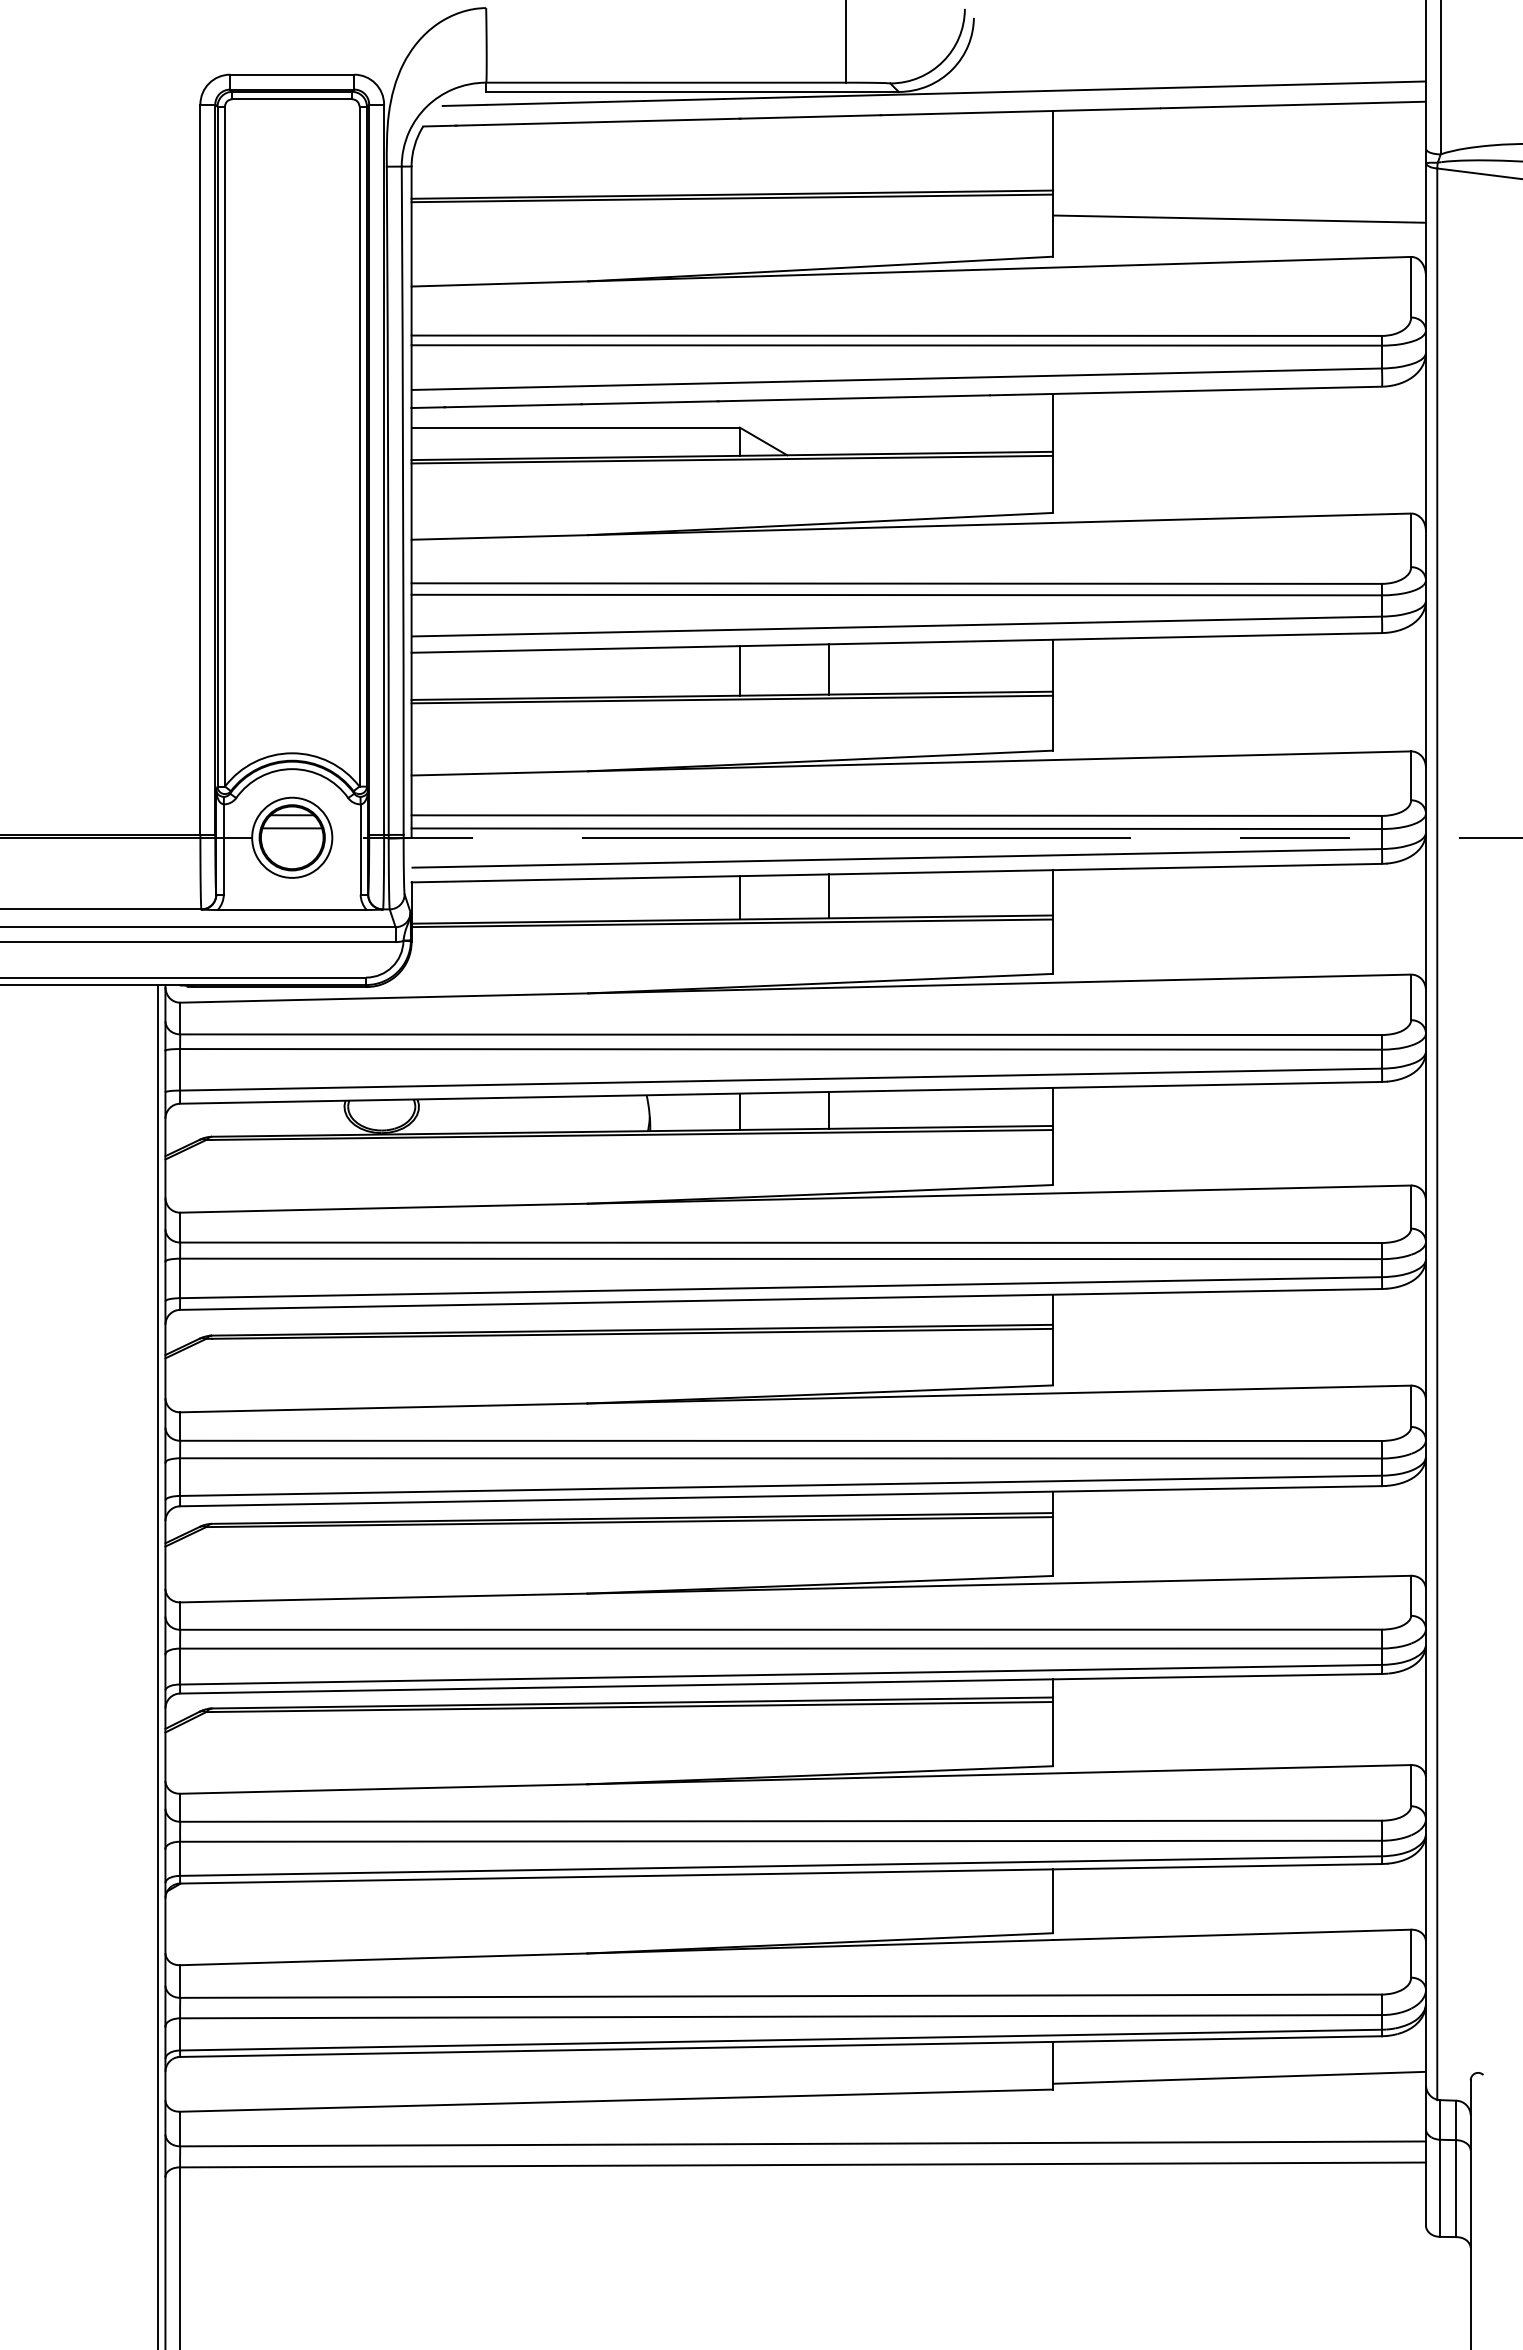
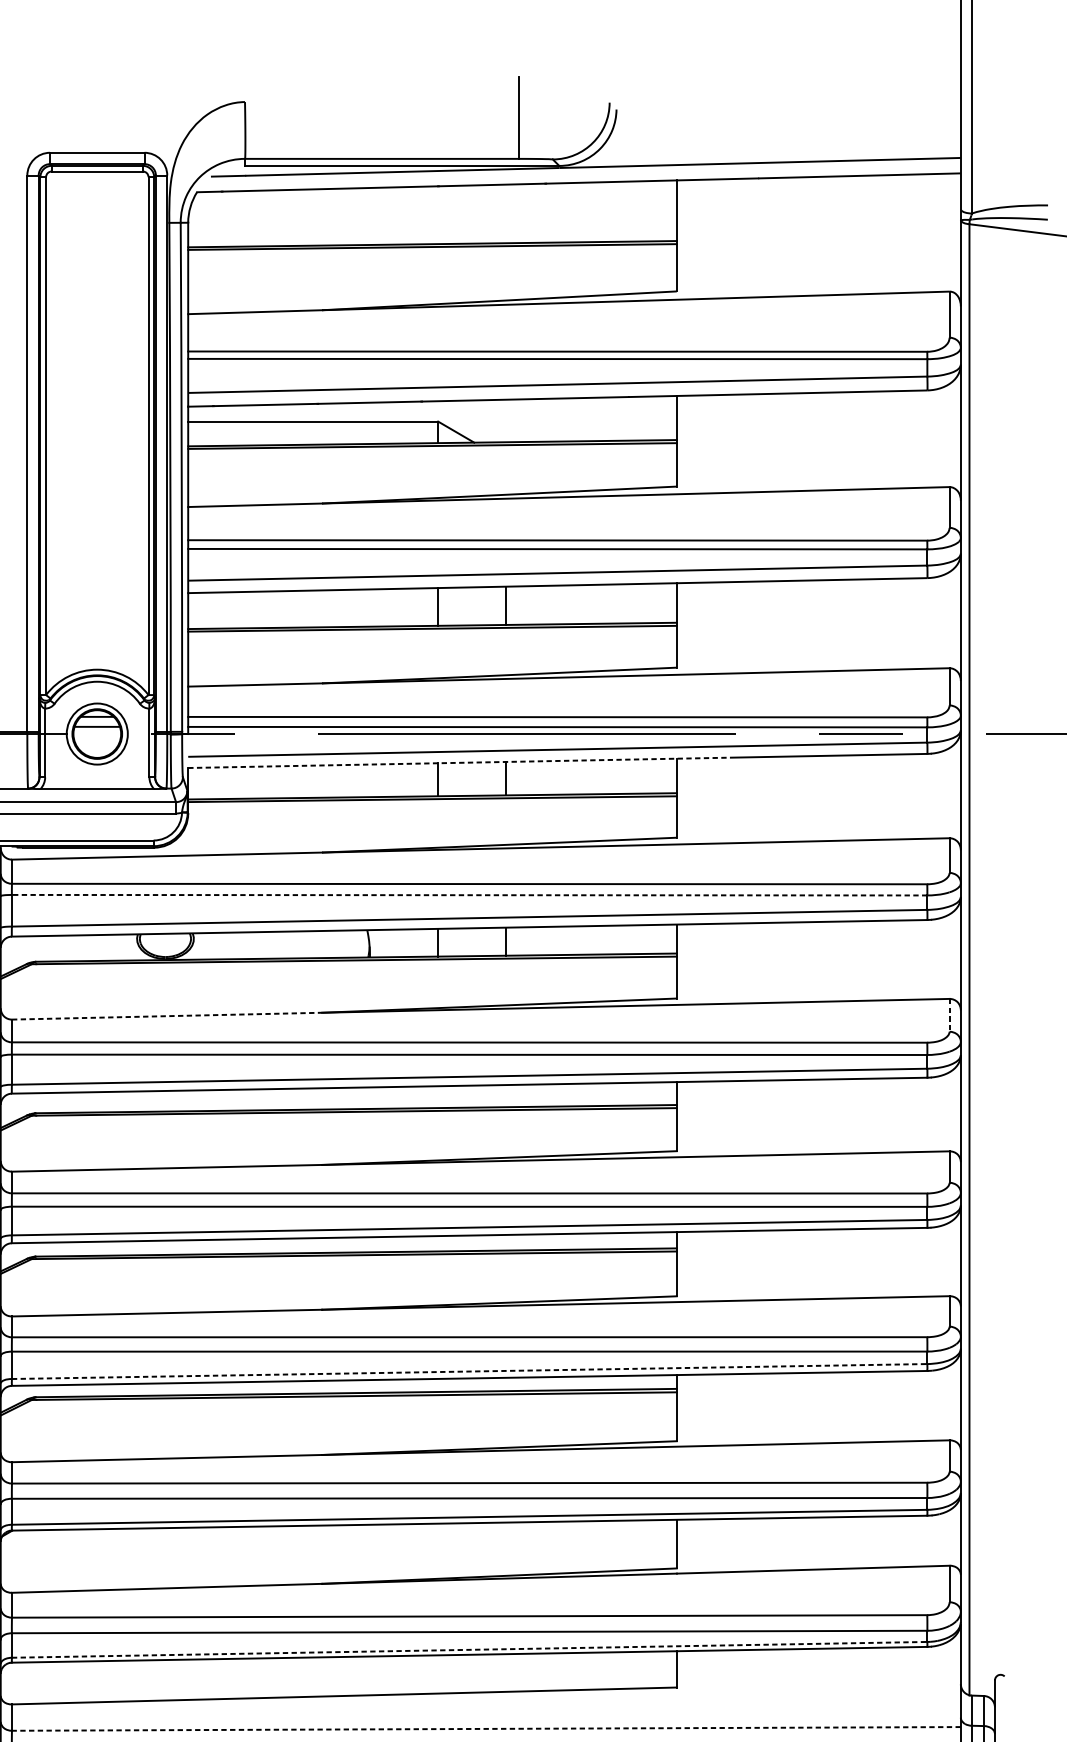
line: (1239, 218) -> (818, 262), removed
line: (767, 875) -> (459, 762), solid -> dashed
line: (781, 1049) -> (469, 895), solid -> dashed
line: (1411, 1207) -> (949, 1015), solid -> dashed
line: (383, 1208) -> (166, 1016), solid -> dashed
line: (781, 1674) -> (469, 1371), solid -> dashed
line: (781, 2040) -> (469, 1650), solid -> dashed
line: (1239, 2077) -> (818, 1678), removed
line: (803, 2143) -> (486, 1728), solid -> dashed

